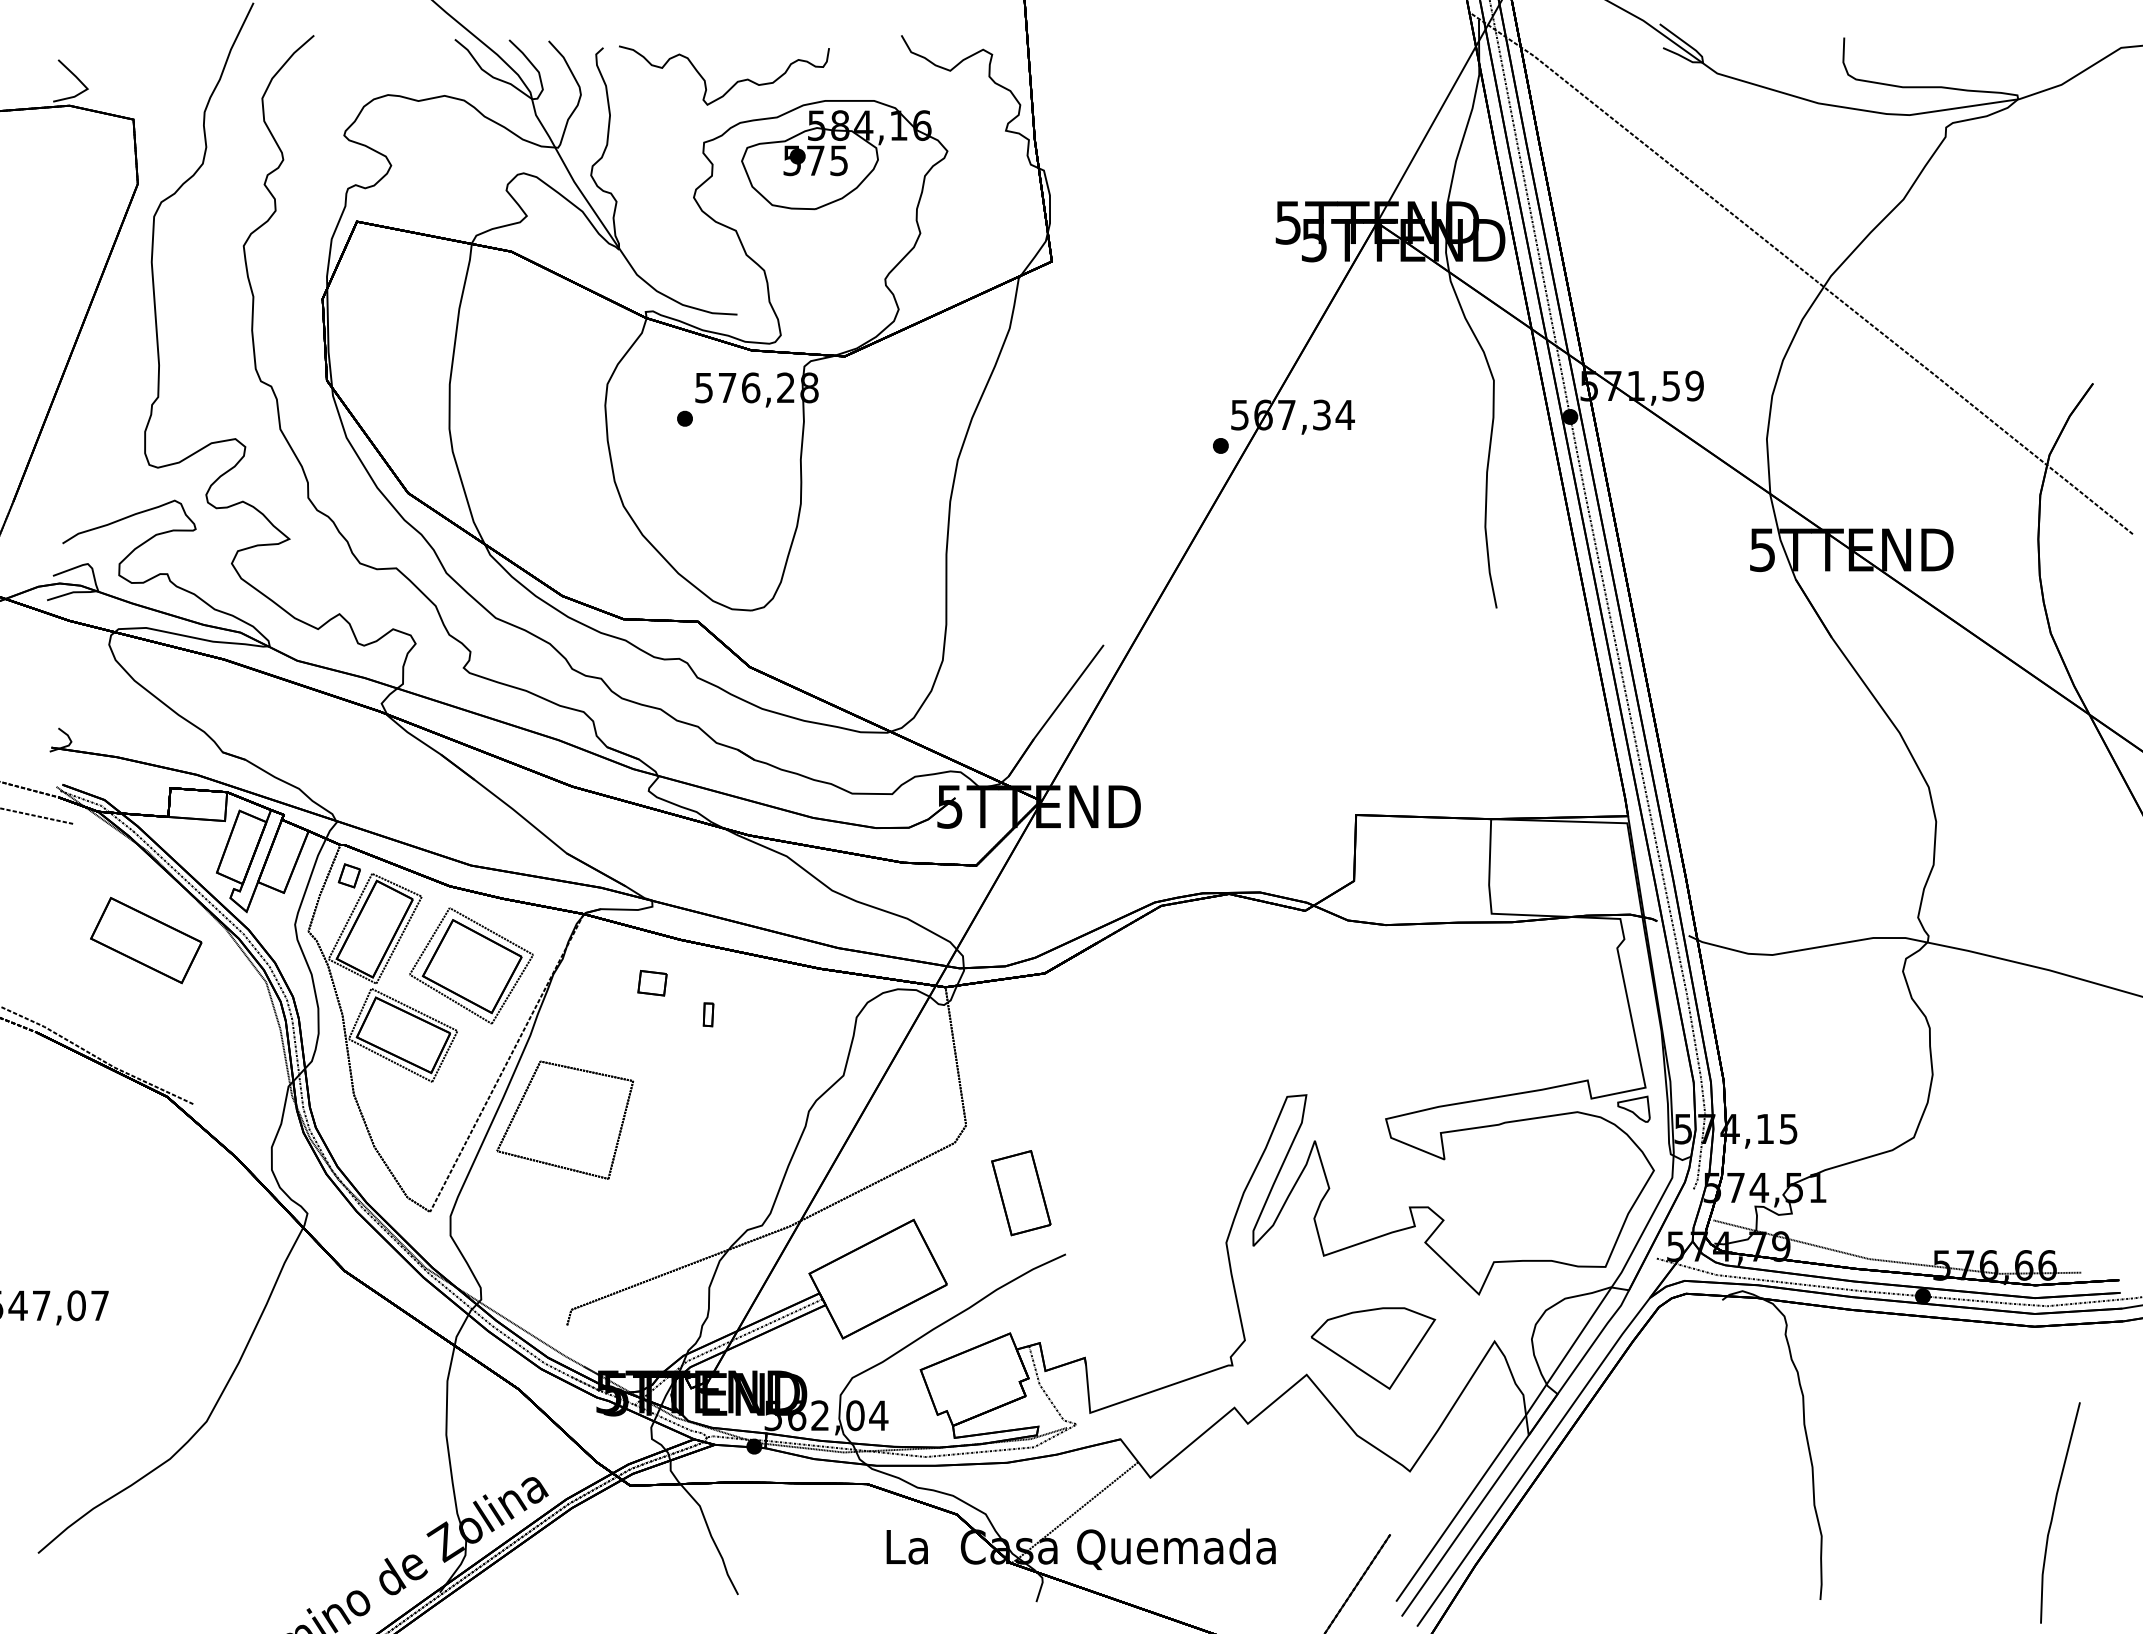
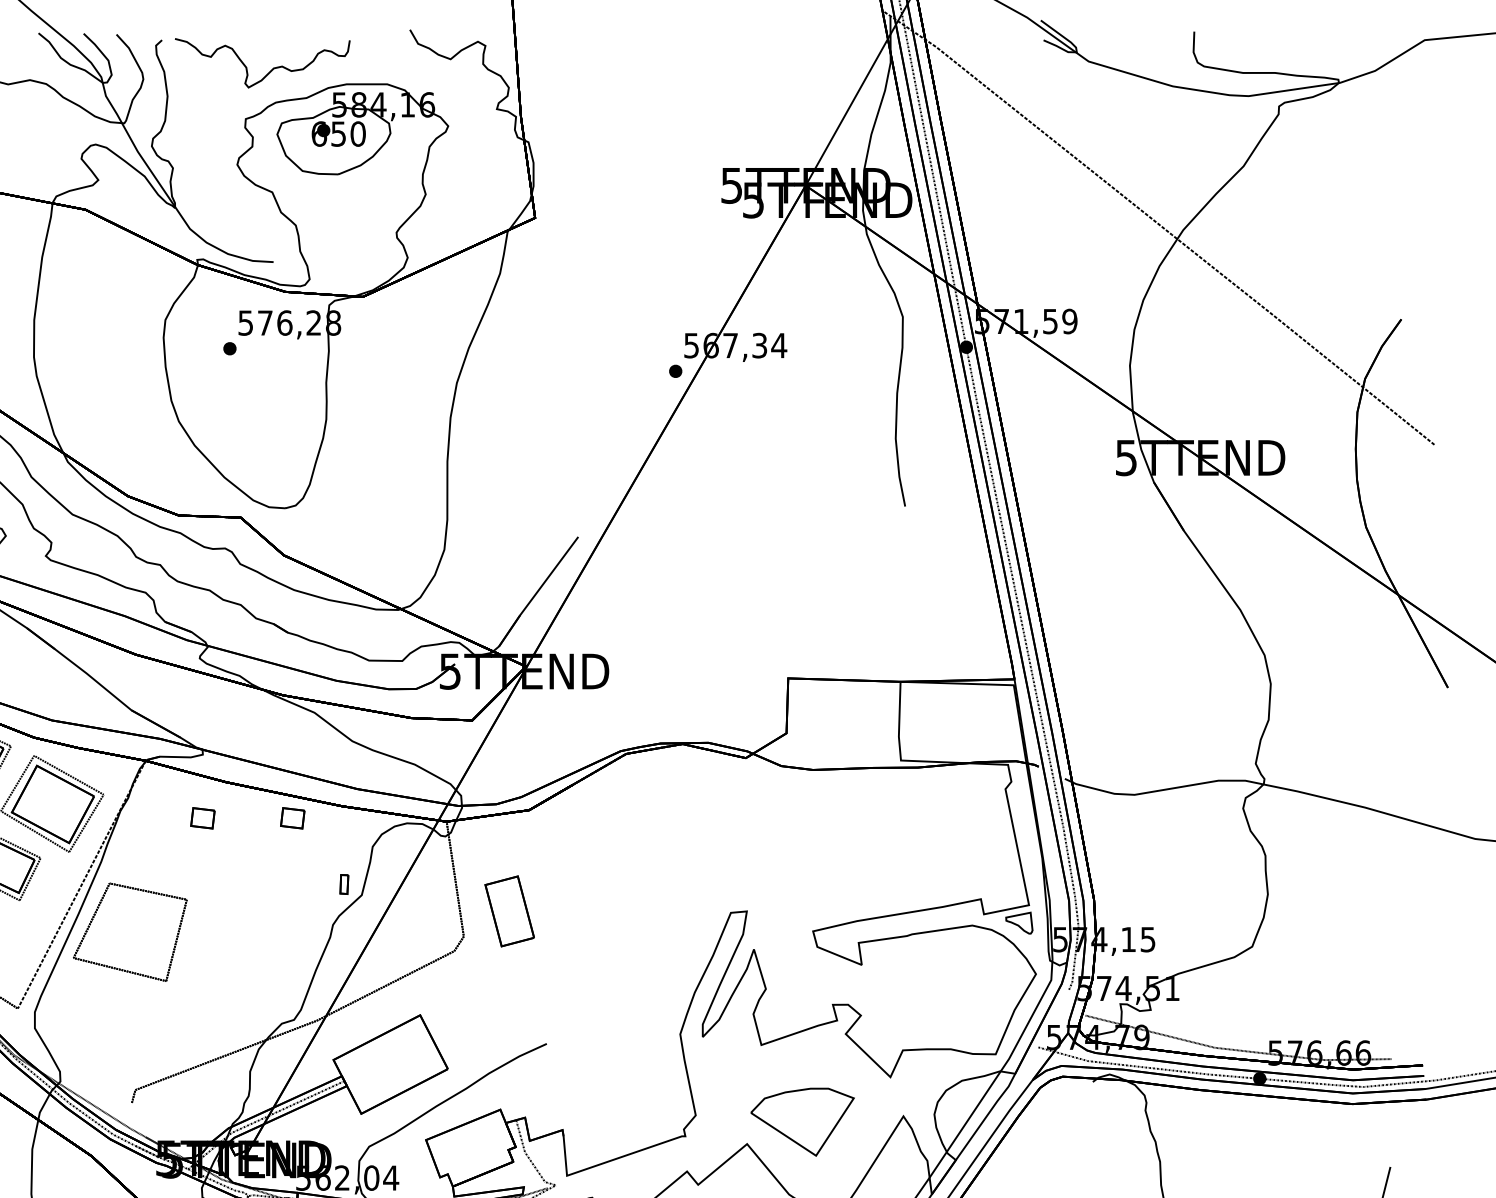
text: (815, 160) -> (338, 133), 575 -> 650
part: (760, 983) -> (292, 818), added
part: (708, 1014) -> (344, 884), moved
part: (1021, 1193) -> (509, 911), moved

